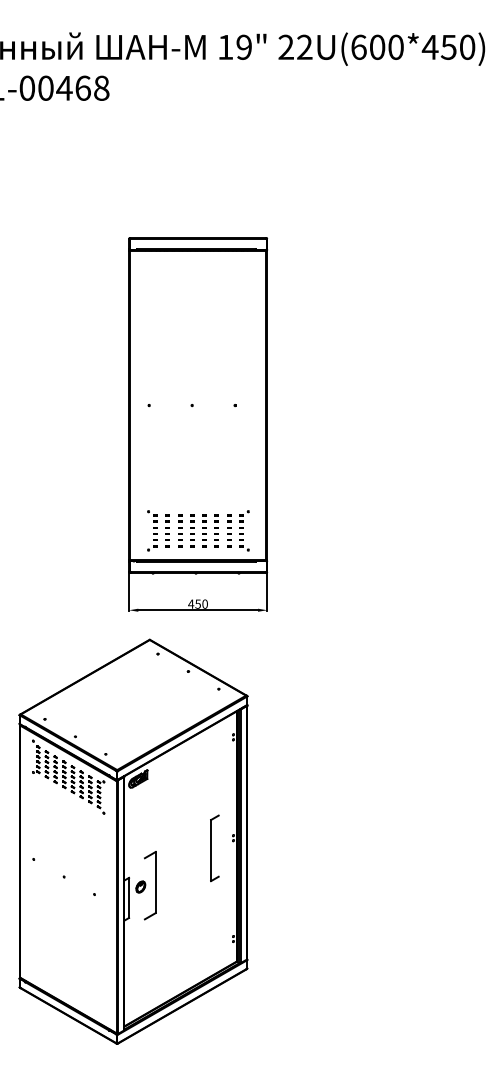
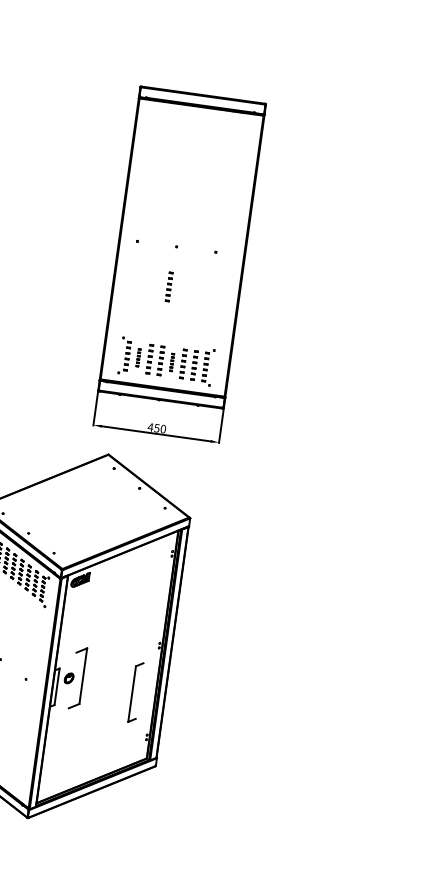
part: (190, 449) -> (169, 286), added
part: (167, 530) -> (138, 357), size x0.6
part: (204, 530) -> (172, 362), size x0.6
part: (214, 848) -> (135, 692), moved

